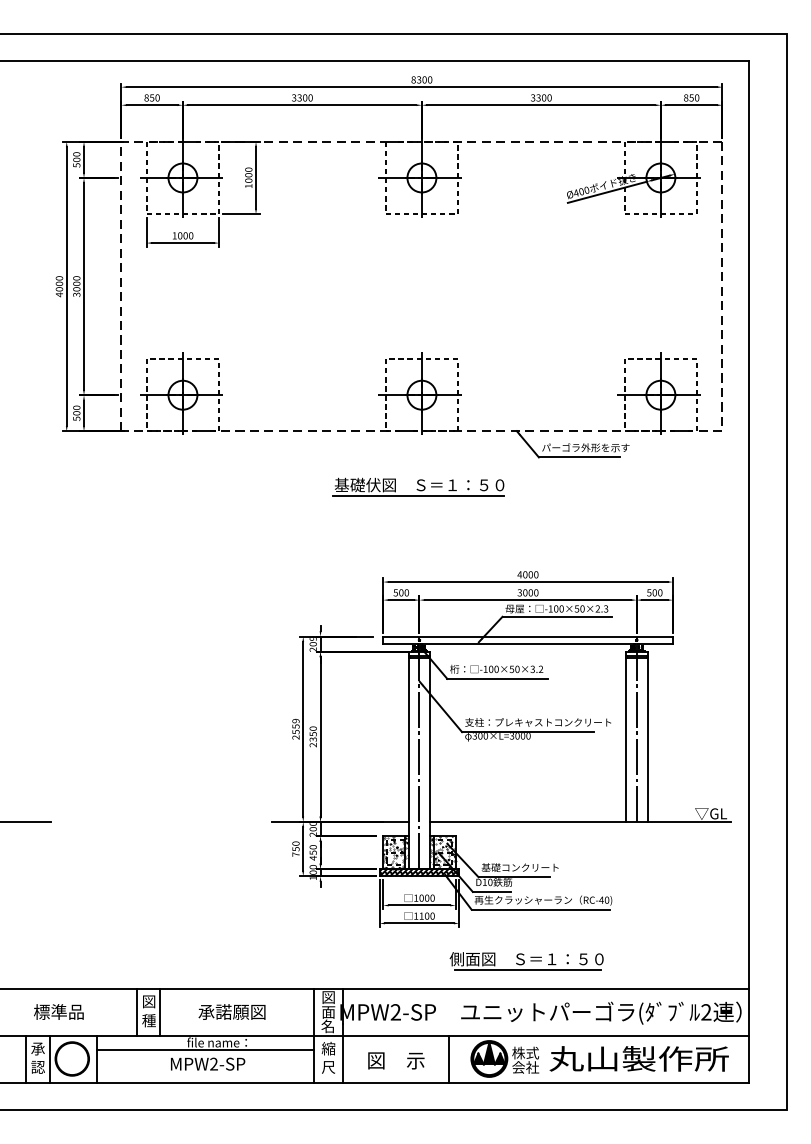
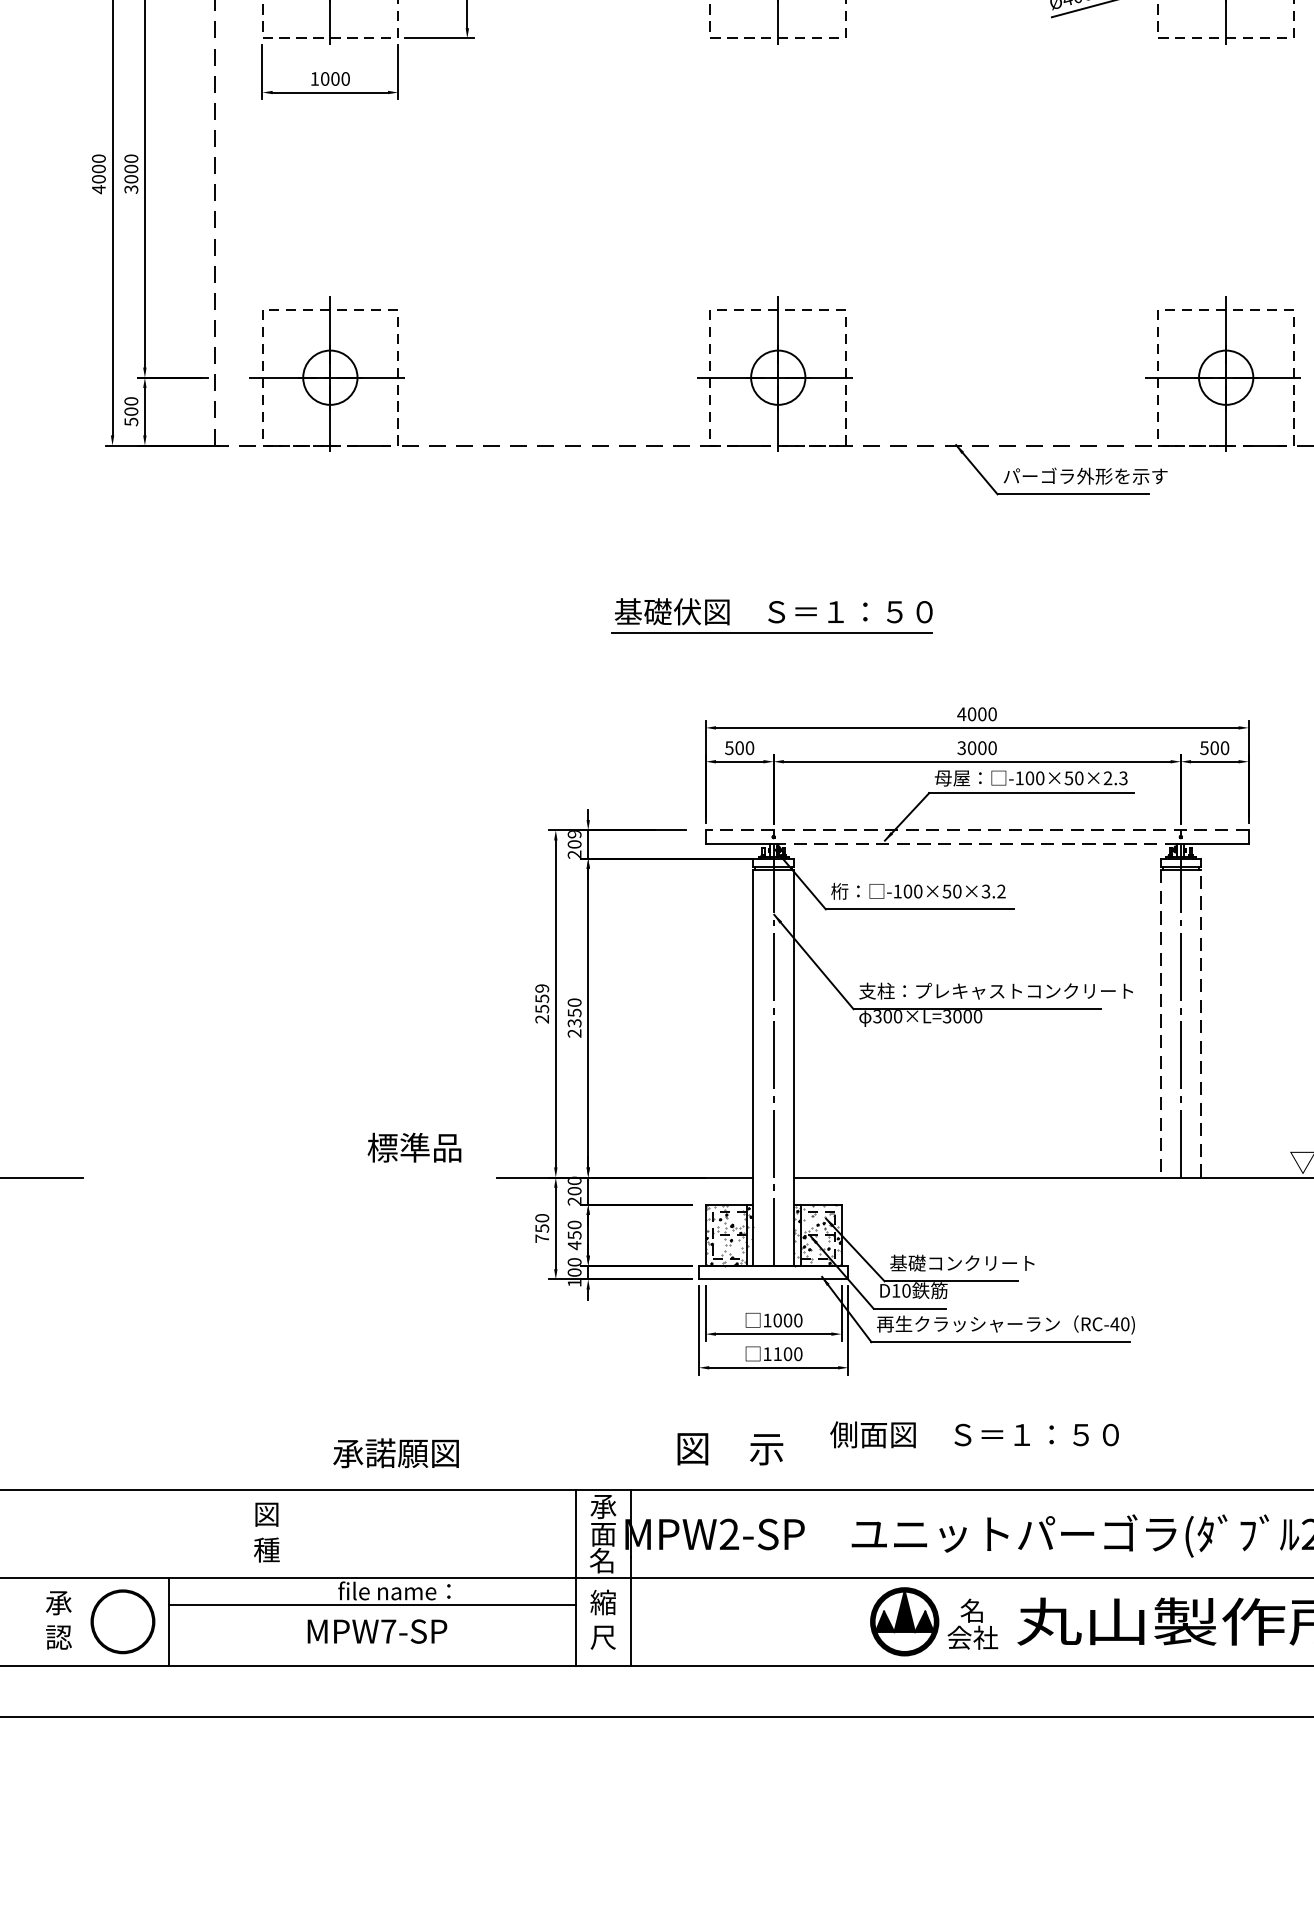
part: (418, 486) -> (771, 614), moved
line: (528, 636) -> (978, 829), solid -> dashed
line: (527, 643) -> (976, 843), solid -> dashed
line: (647, 739) -> (1201, 1023), solid -> dashed
line: (625, 740) -> (1159, 1024), solid -> dashed
hatch: (419, 872) -> (773, 1272), removed
line: (527, 970) -> (976, 1455), removed
text: (328, 997) -> (603, 1506), 図 -> 承
text: (58, 1011) -> (413, 1146), moved
line: (136, 1011) -> (243, 1532), removed
line: (160, 1011) -> (288, 1532), removed
text: (231, 1011) -> (395, 1452), moved
text: (525, 1052) -> (972, 1609), 株式 -> 名
line: (26, 1058) -> (37, 1620), removed
line: (49, 1058) -> (80, 1620), removed
line: (448, 1058) -> (828, 1620), removed
text: (396, 1060) -> (730, 1448), moved
text: (214, 1063) -> (389, 1630), MPW2-SP -> MPW7-SP

